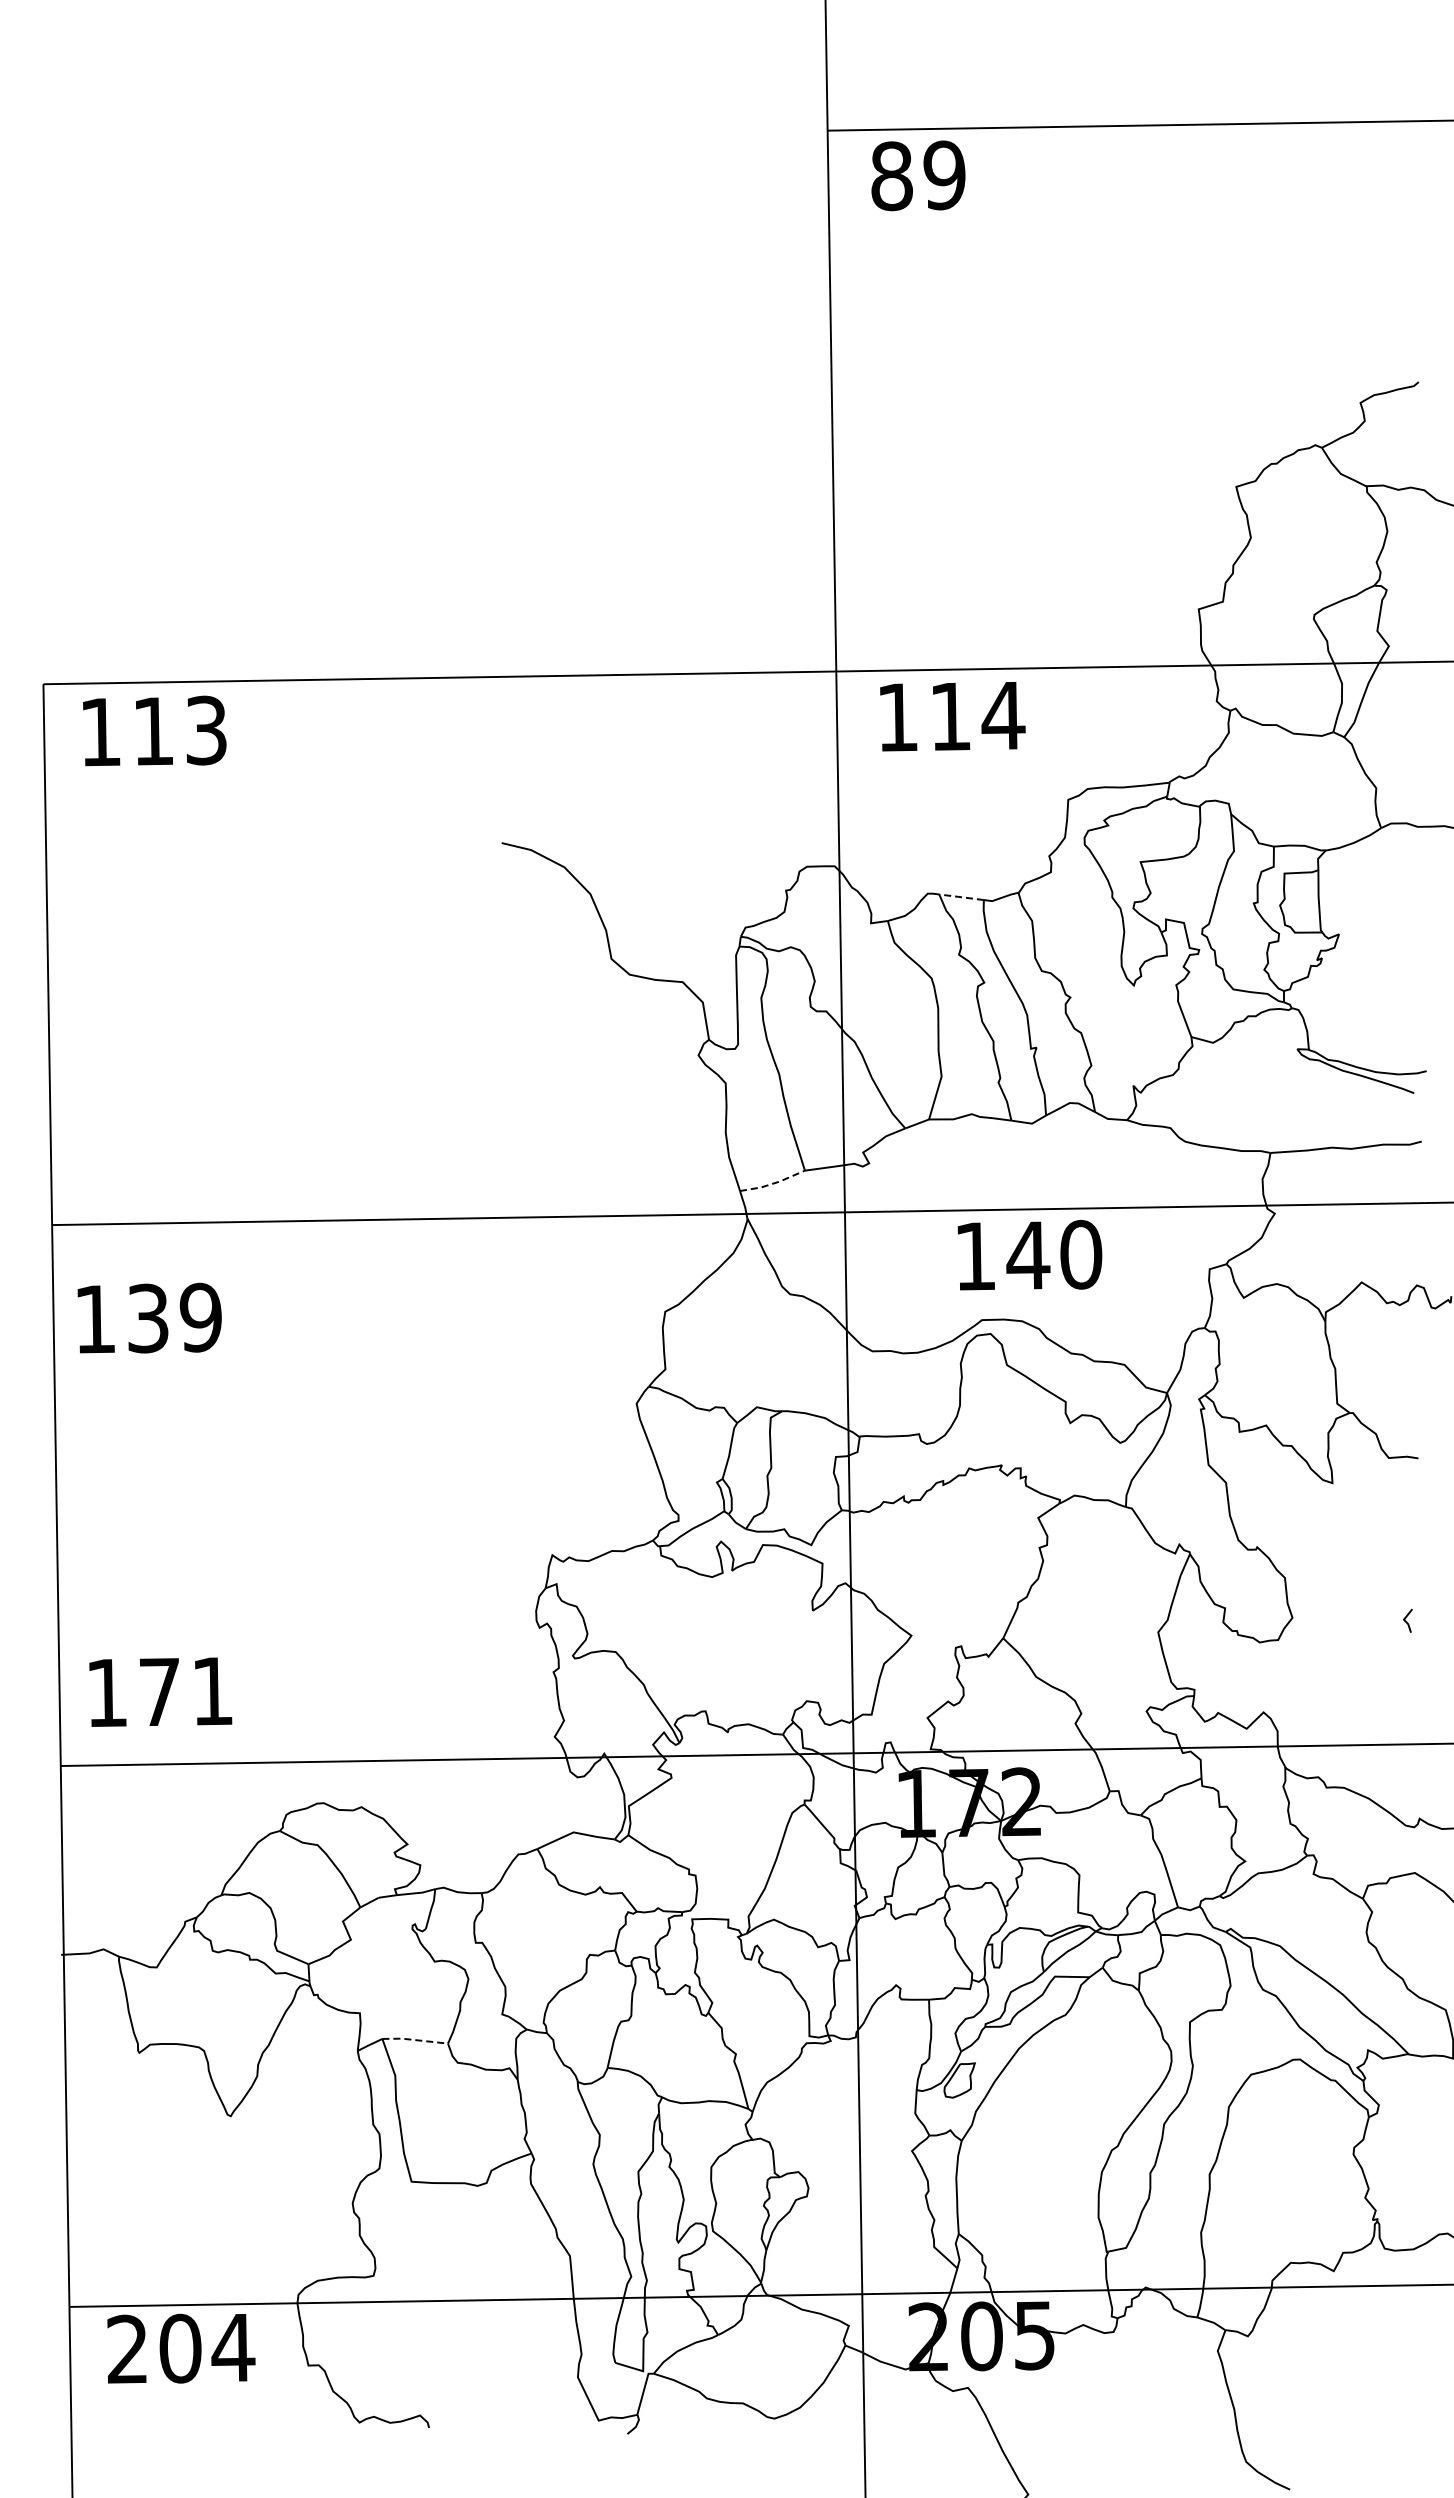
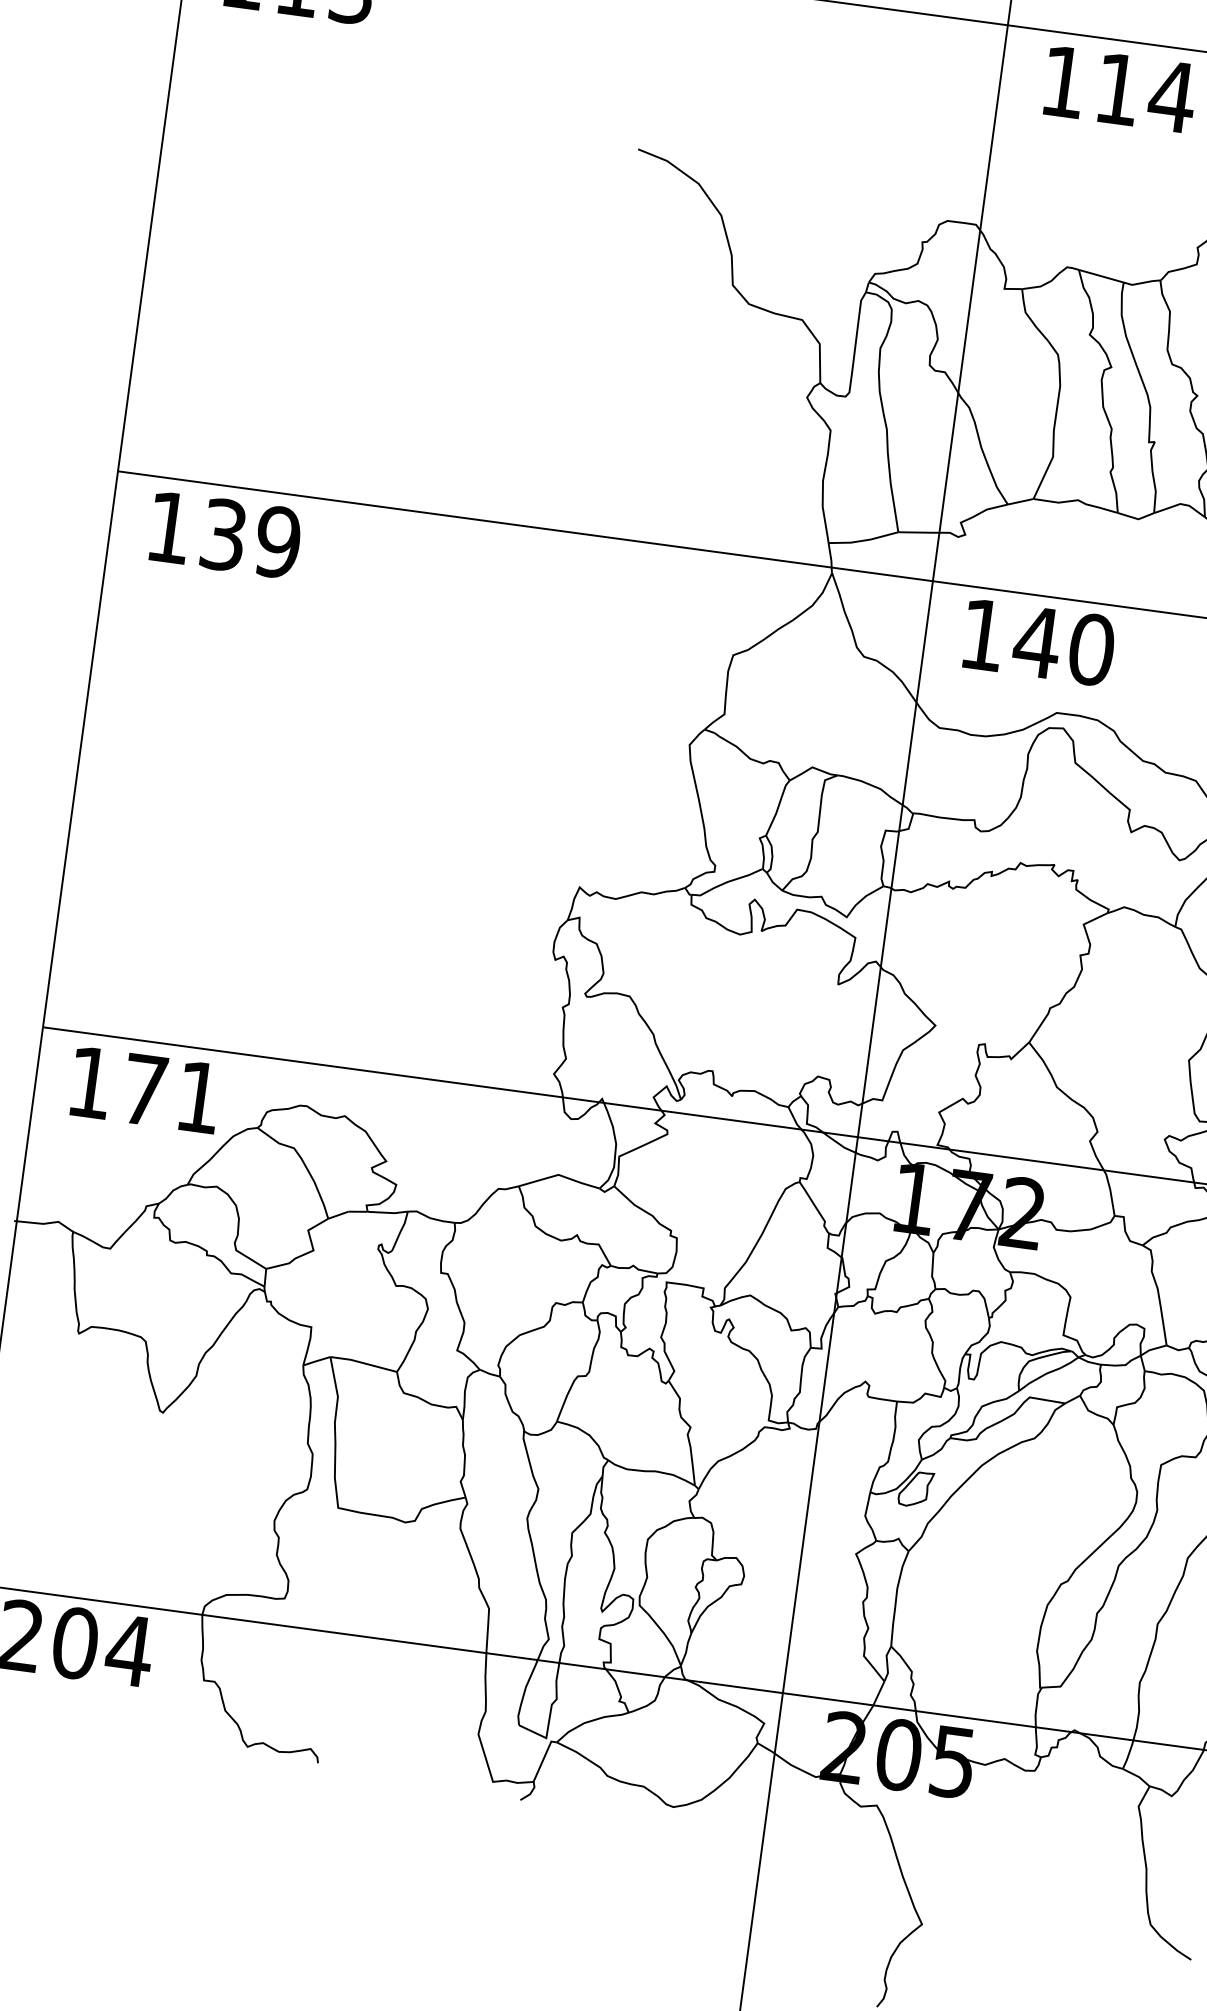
line: (960, 897) -> (1100, 276), dashed -> solid
line: (773, 1183) -> (864, 540), dashed -> solid
text: (1029, 1255) -> (1038, 642), moved
text: (149, 1317) -> (225, 534), moved
text: (160, 1691) -> (145, 1089), moved
line: (414, 2040) -> (363, 1363), dashed -> solid

